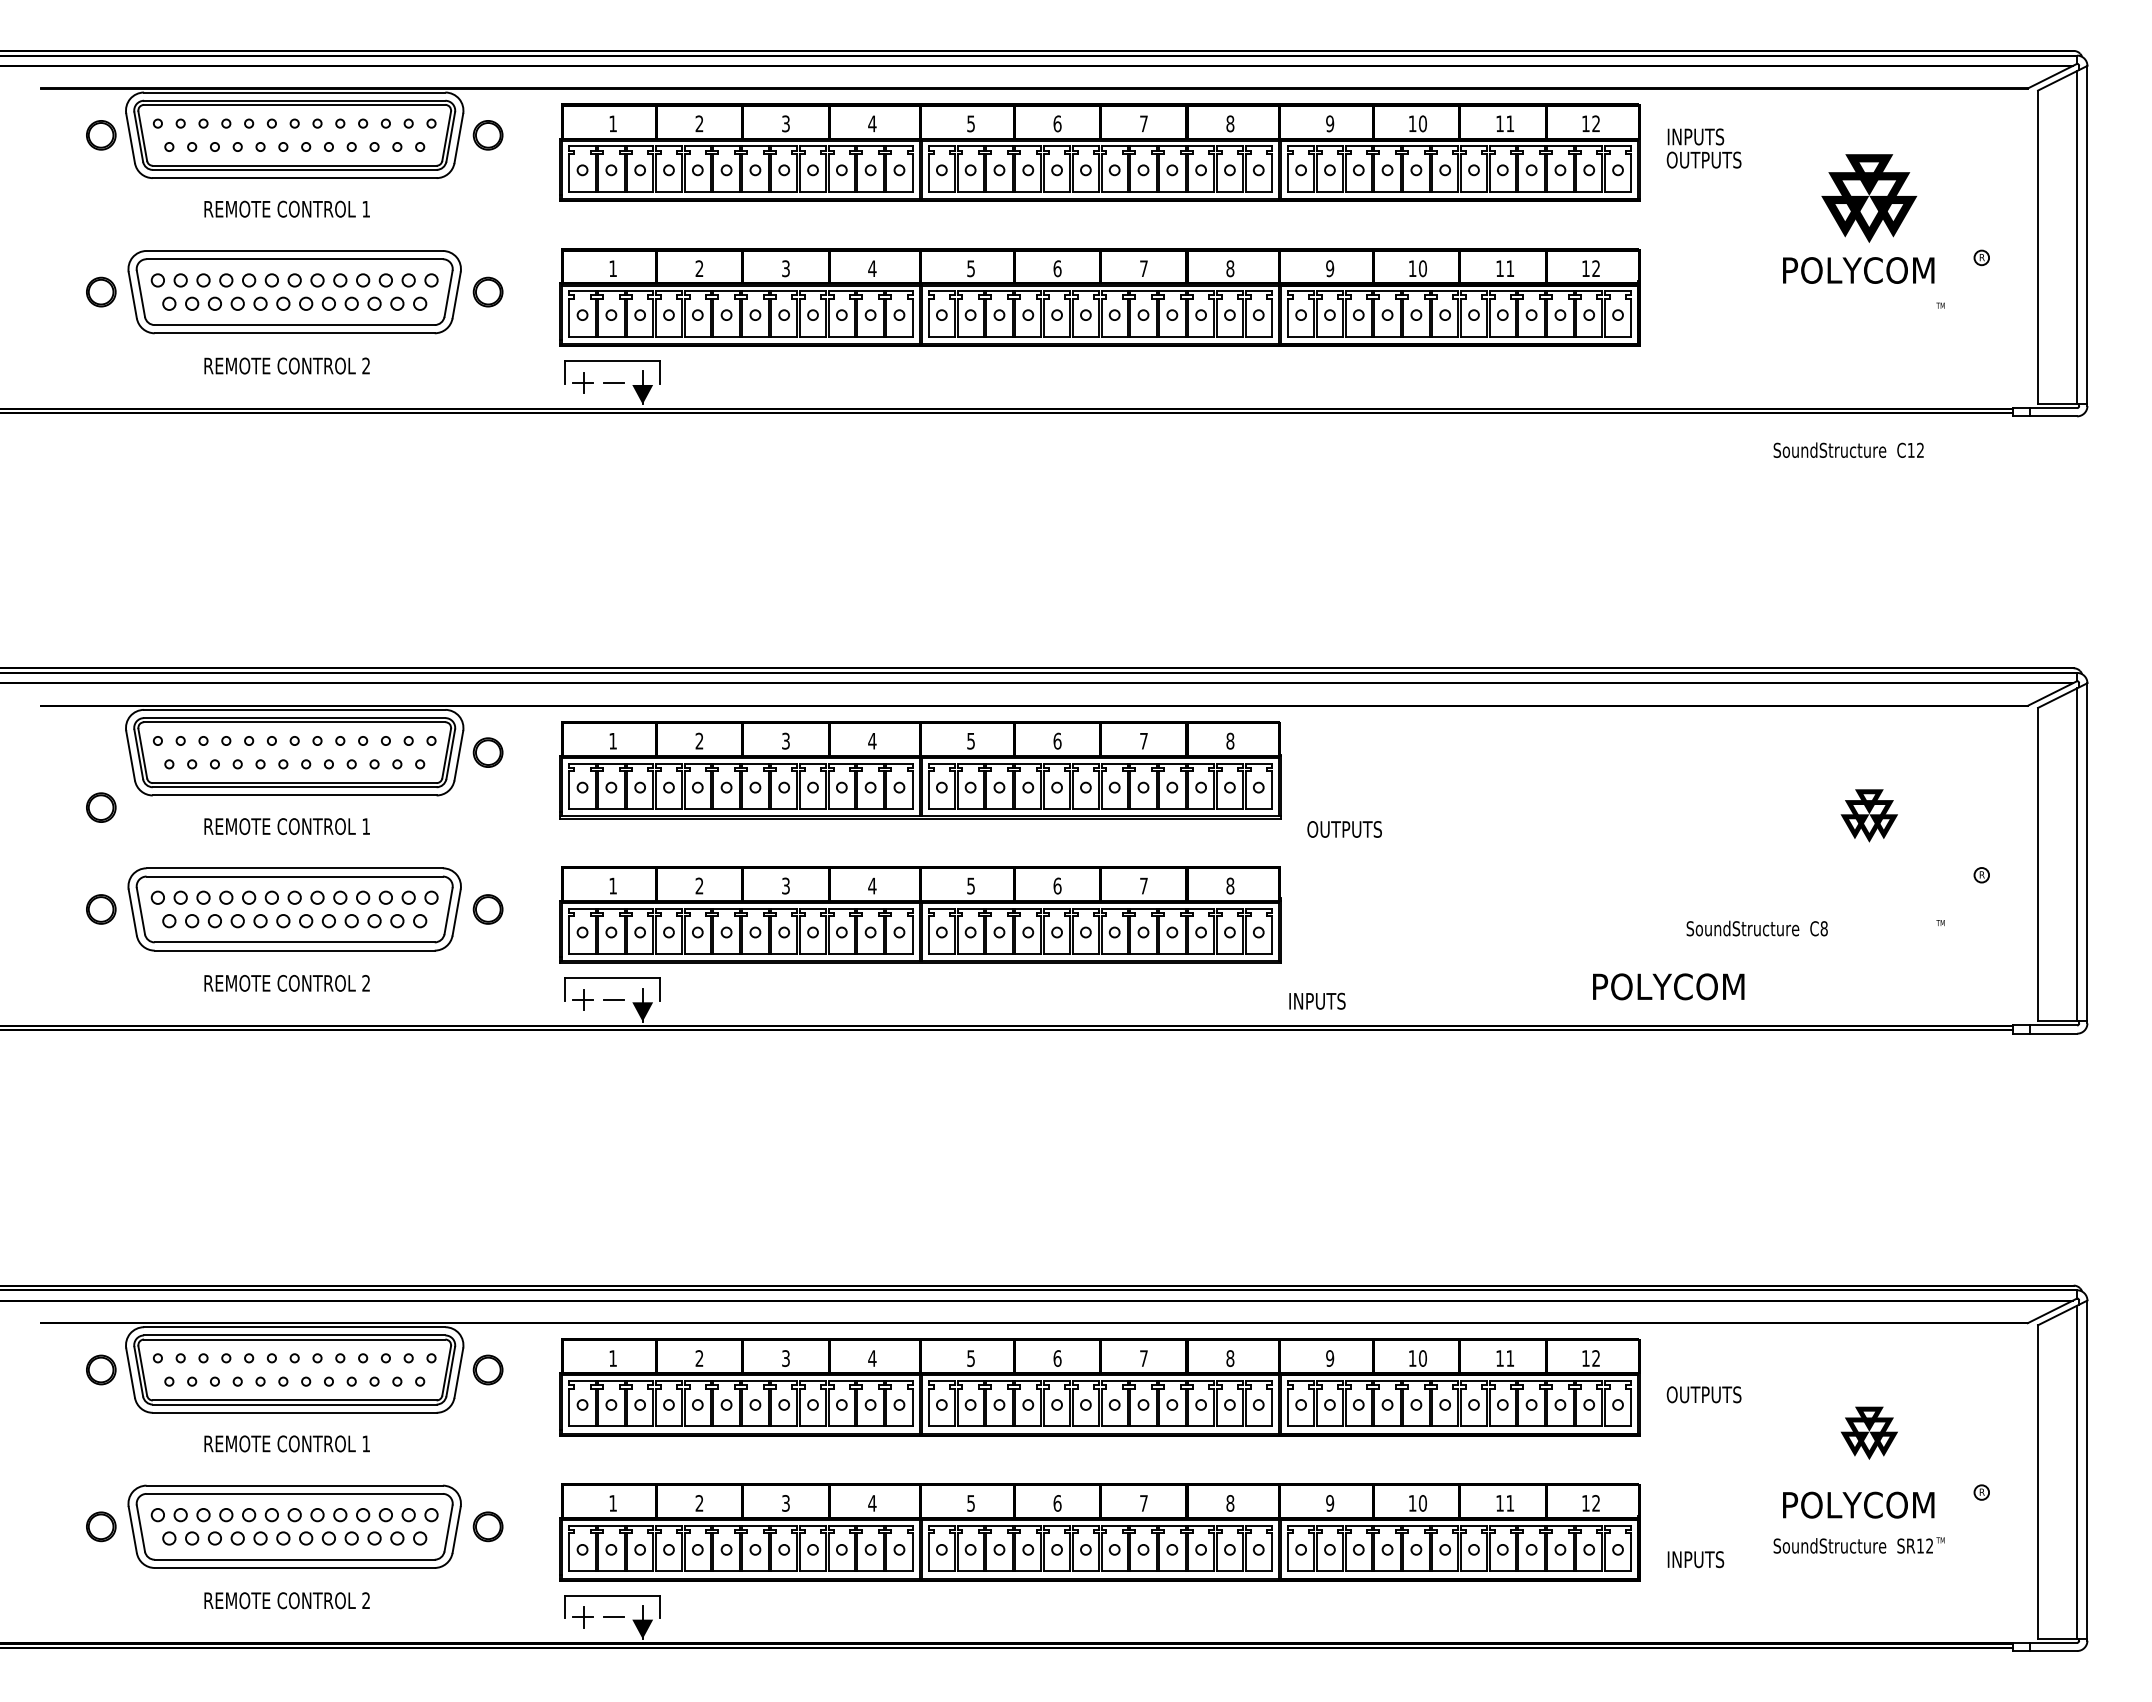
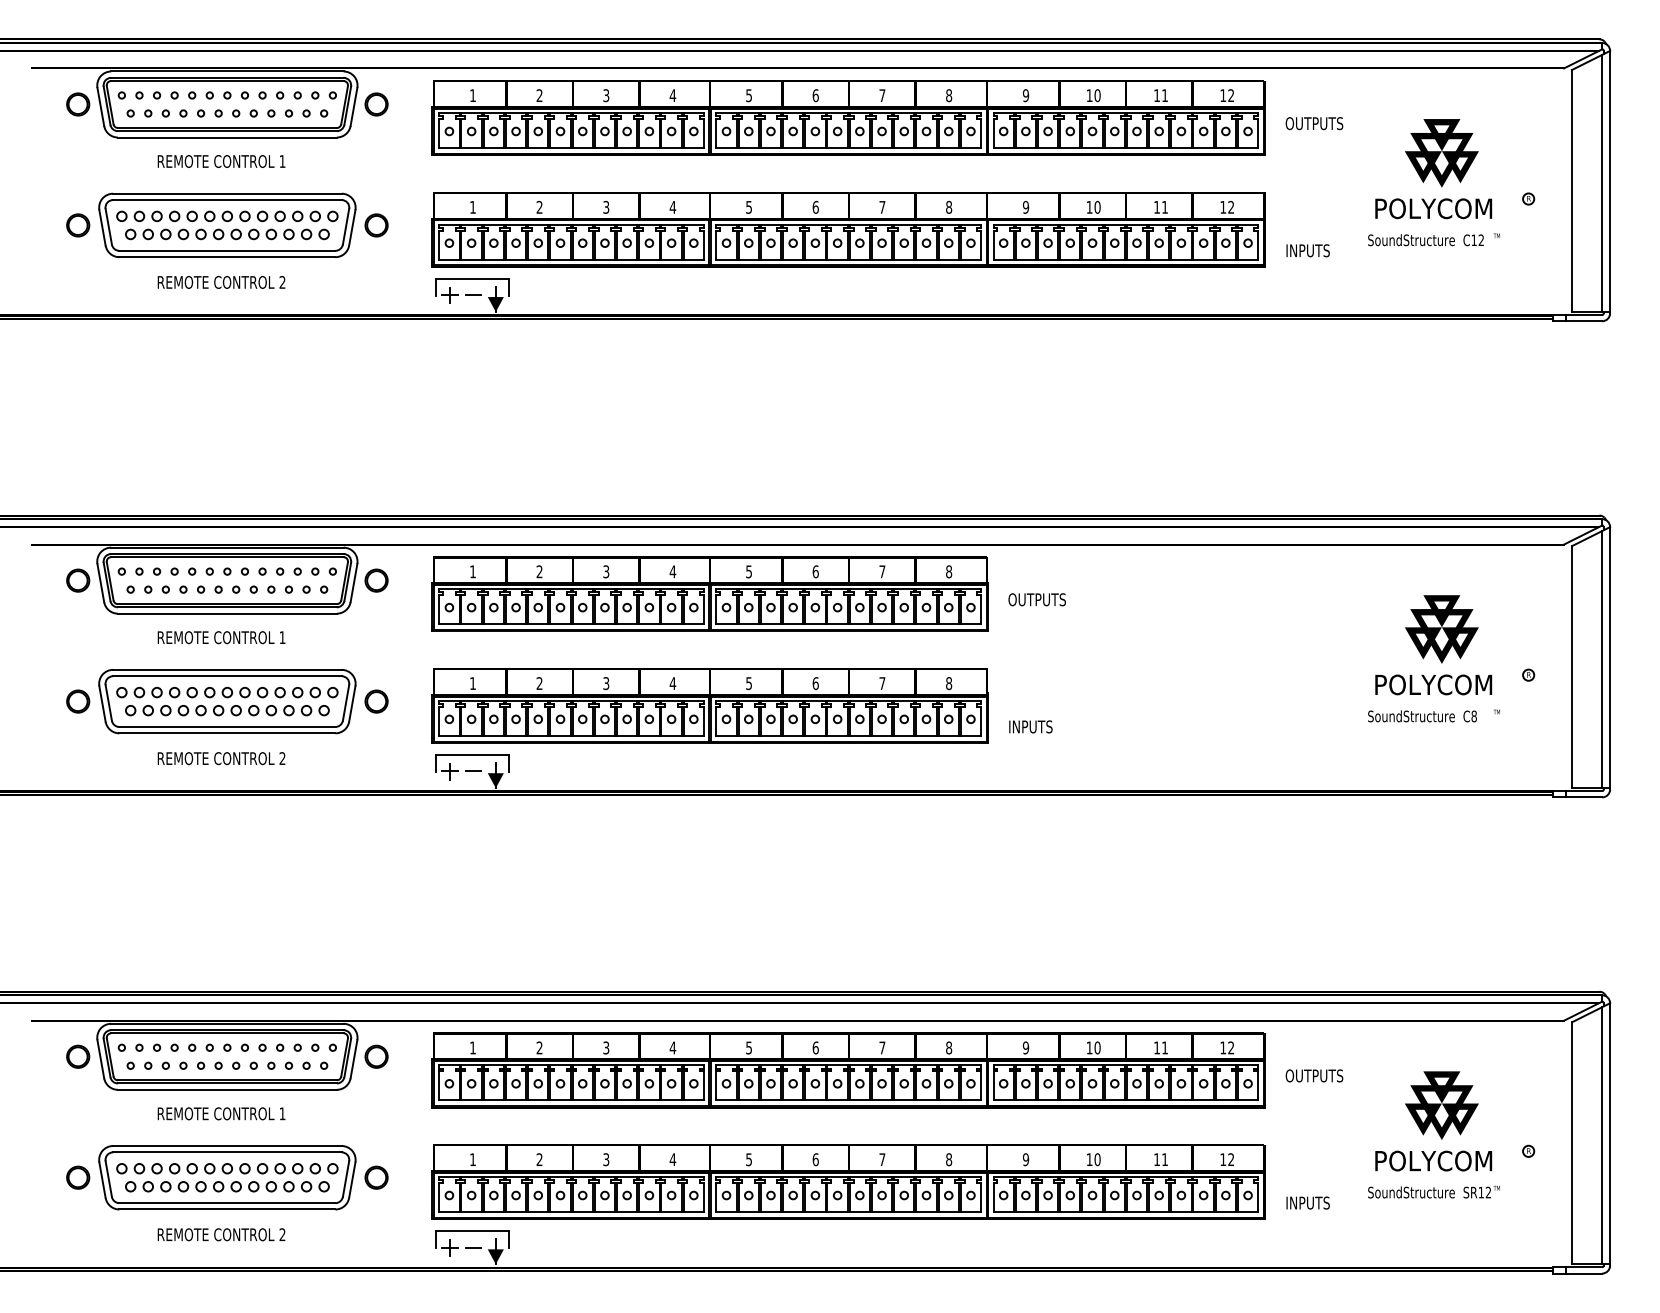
text: (1695, 136) -> (1307, 250), moved
text: (1848, 449) -> (1425, 239), moved
part: (101, 807) -> (78, 580), moved
part: (1869, 815) -> (1442, 629), size x1.67
text: (1344, 829) -> (1037, 599), moved
text: (1756, 928) -> (1421, 716), moved
text: (1668, 986) -> (1433, 684), moved
text: (1317, 1000) -> (1030, 726), moved
part: (1869, 1433) -> (1442, 1105), size x1.67

